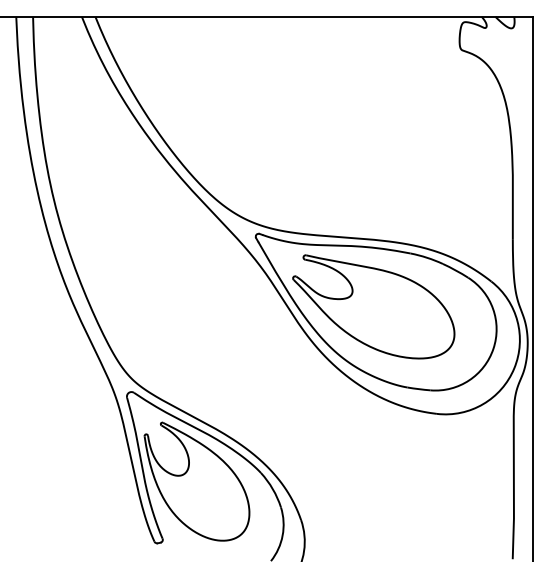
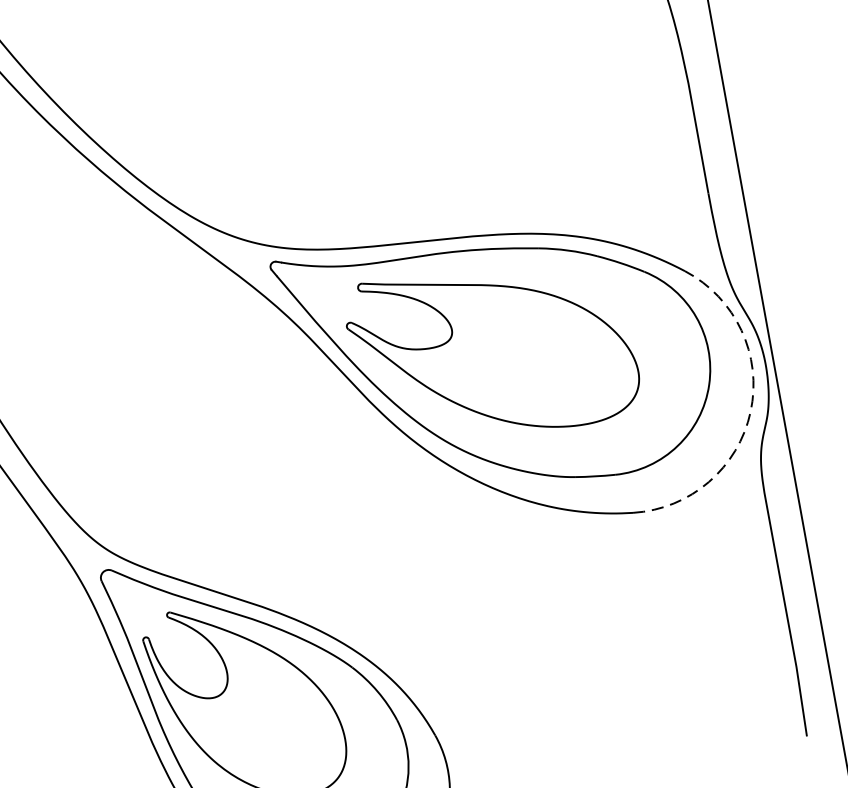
arc: (514, 368) -> (751, 411), solid -> dashed

